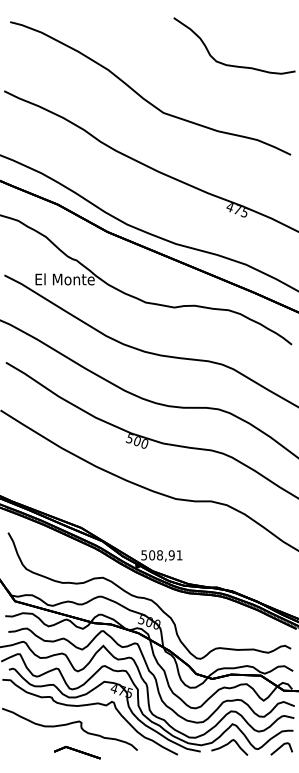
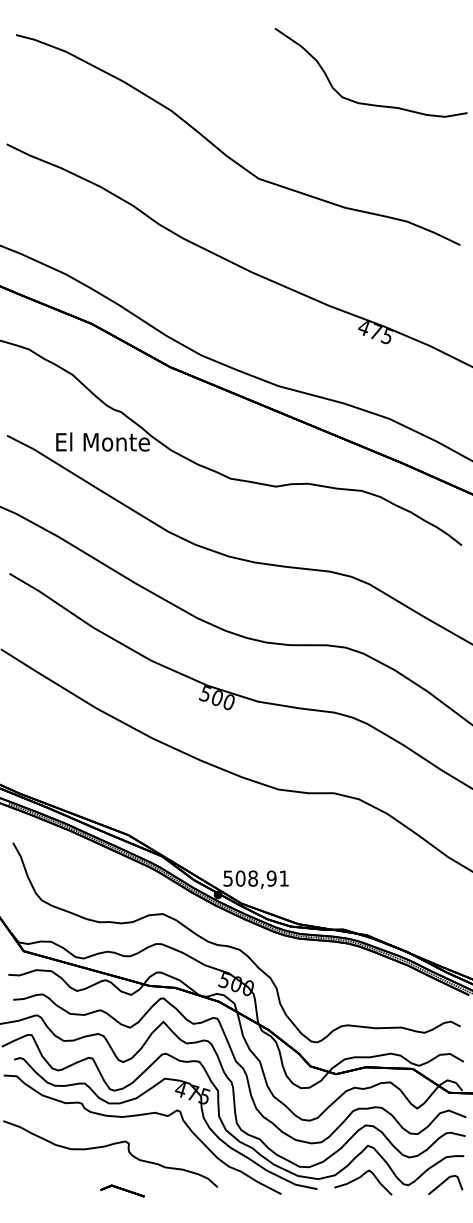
part: (77, 752) -> (122, 1190), size x0.6

